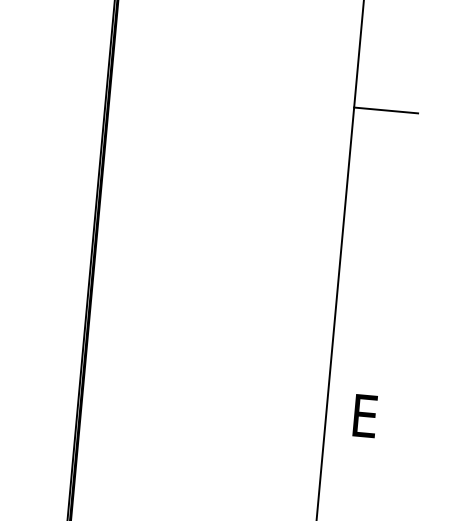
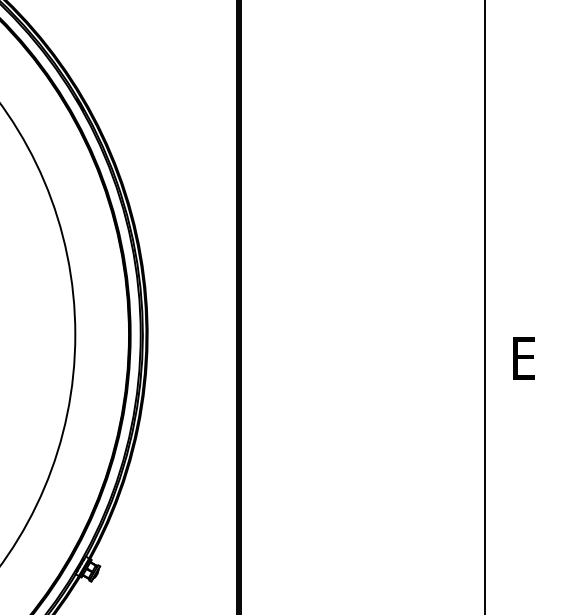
line: (386, 110) -> (517, 52), removed

